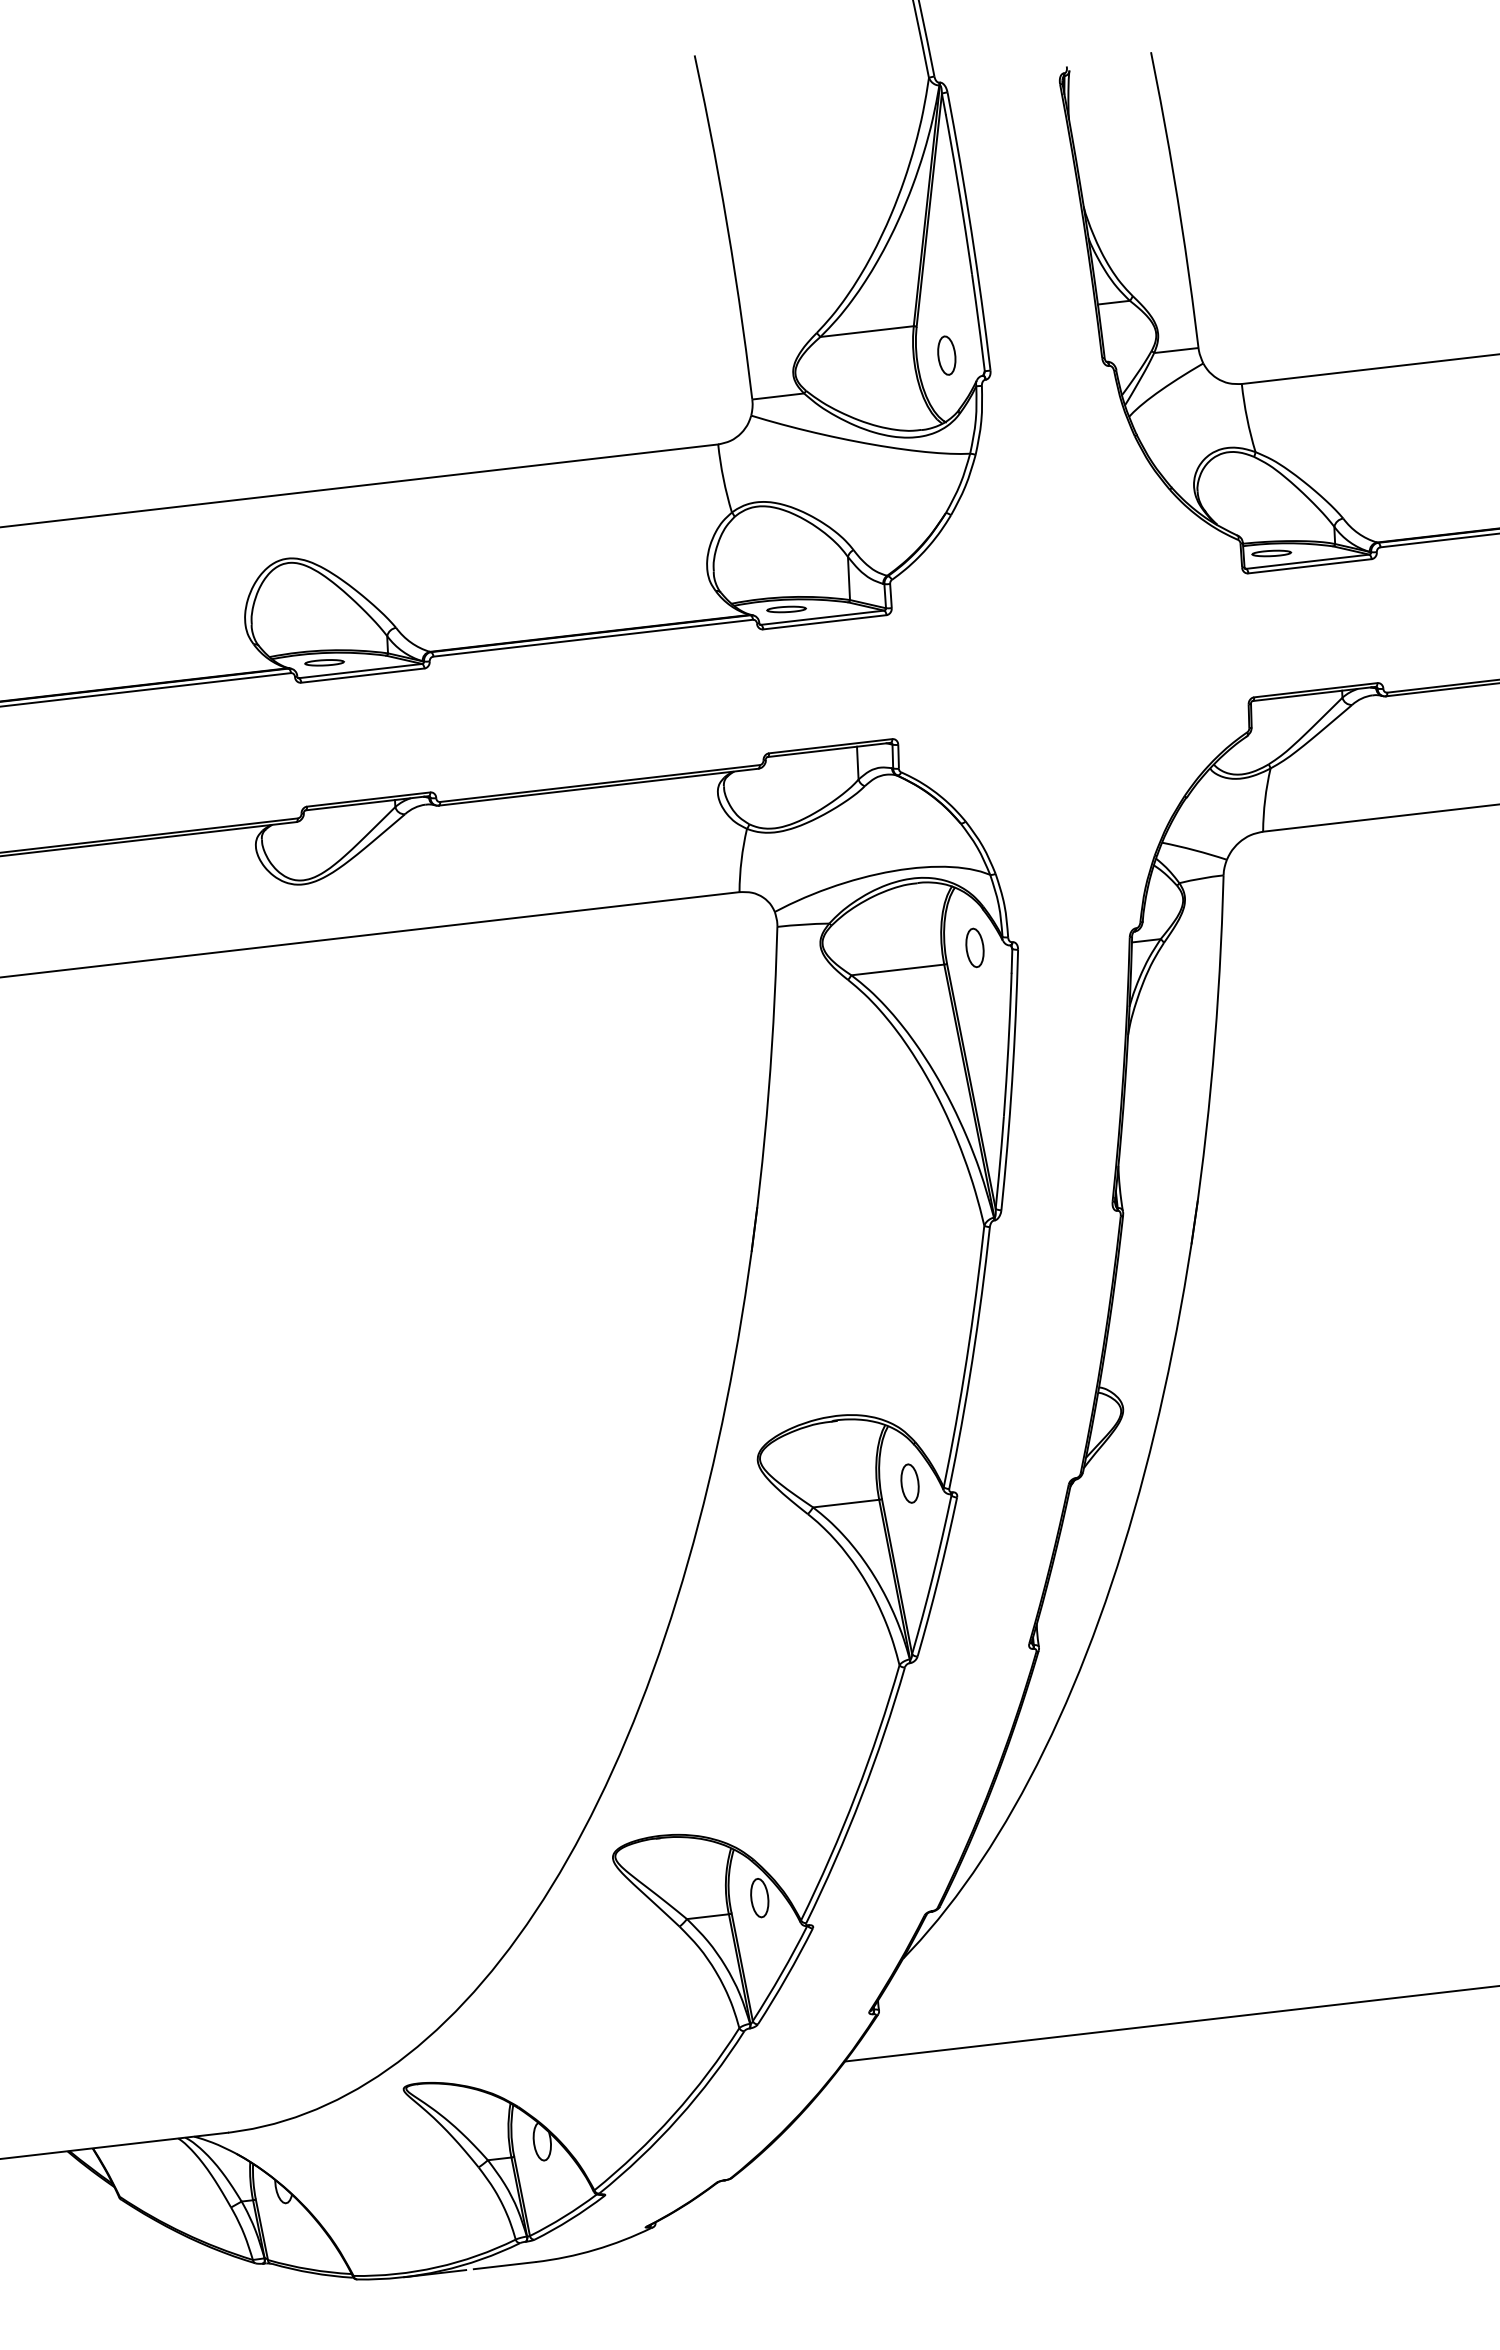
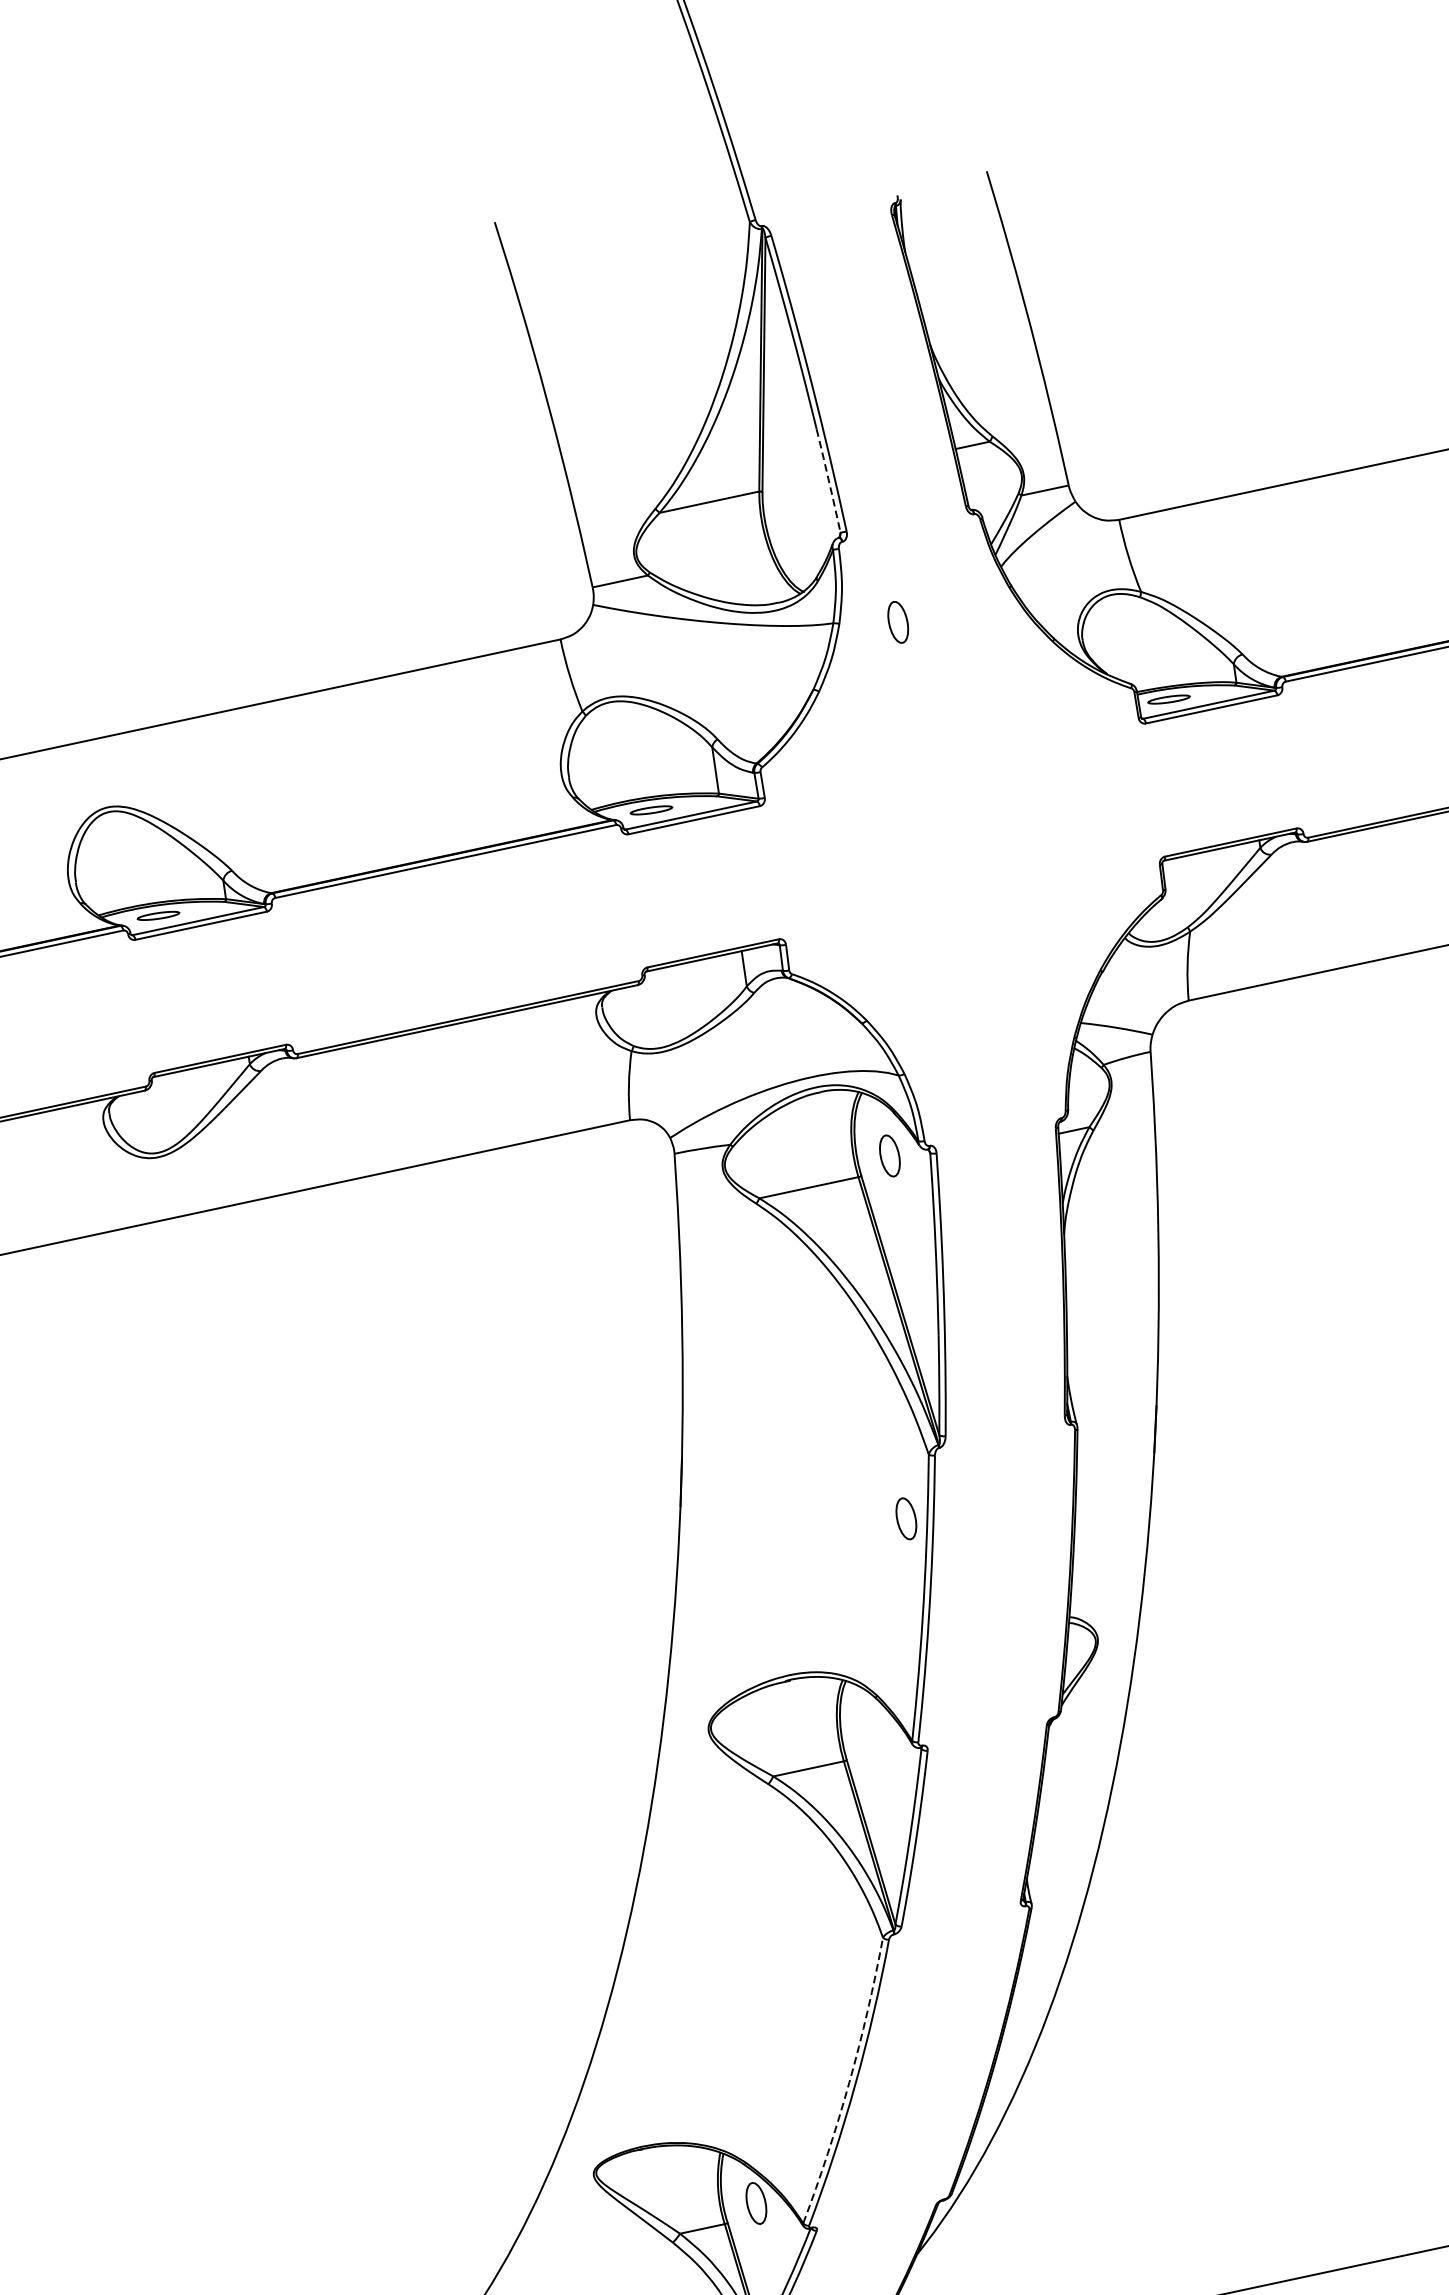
line: (978, 322) -> (828, 480), solid -> dashed
part: (946, 355) -> (897, 622), moved
part: (909, 1483) -> (905, 1518), moved
arc: (855, 1794) -> (848, 2081), solid -> dashed

